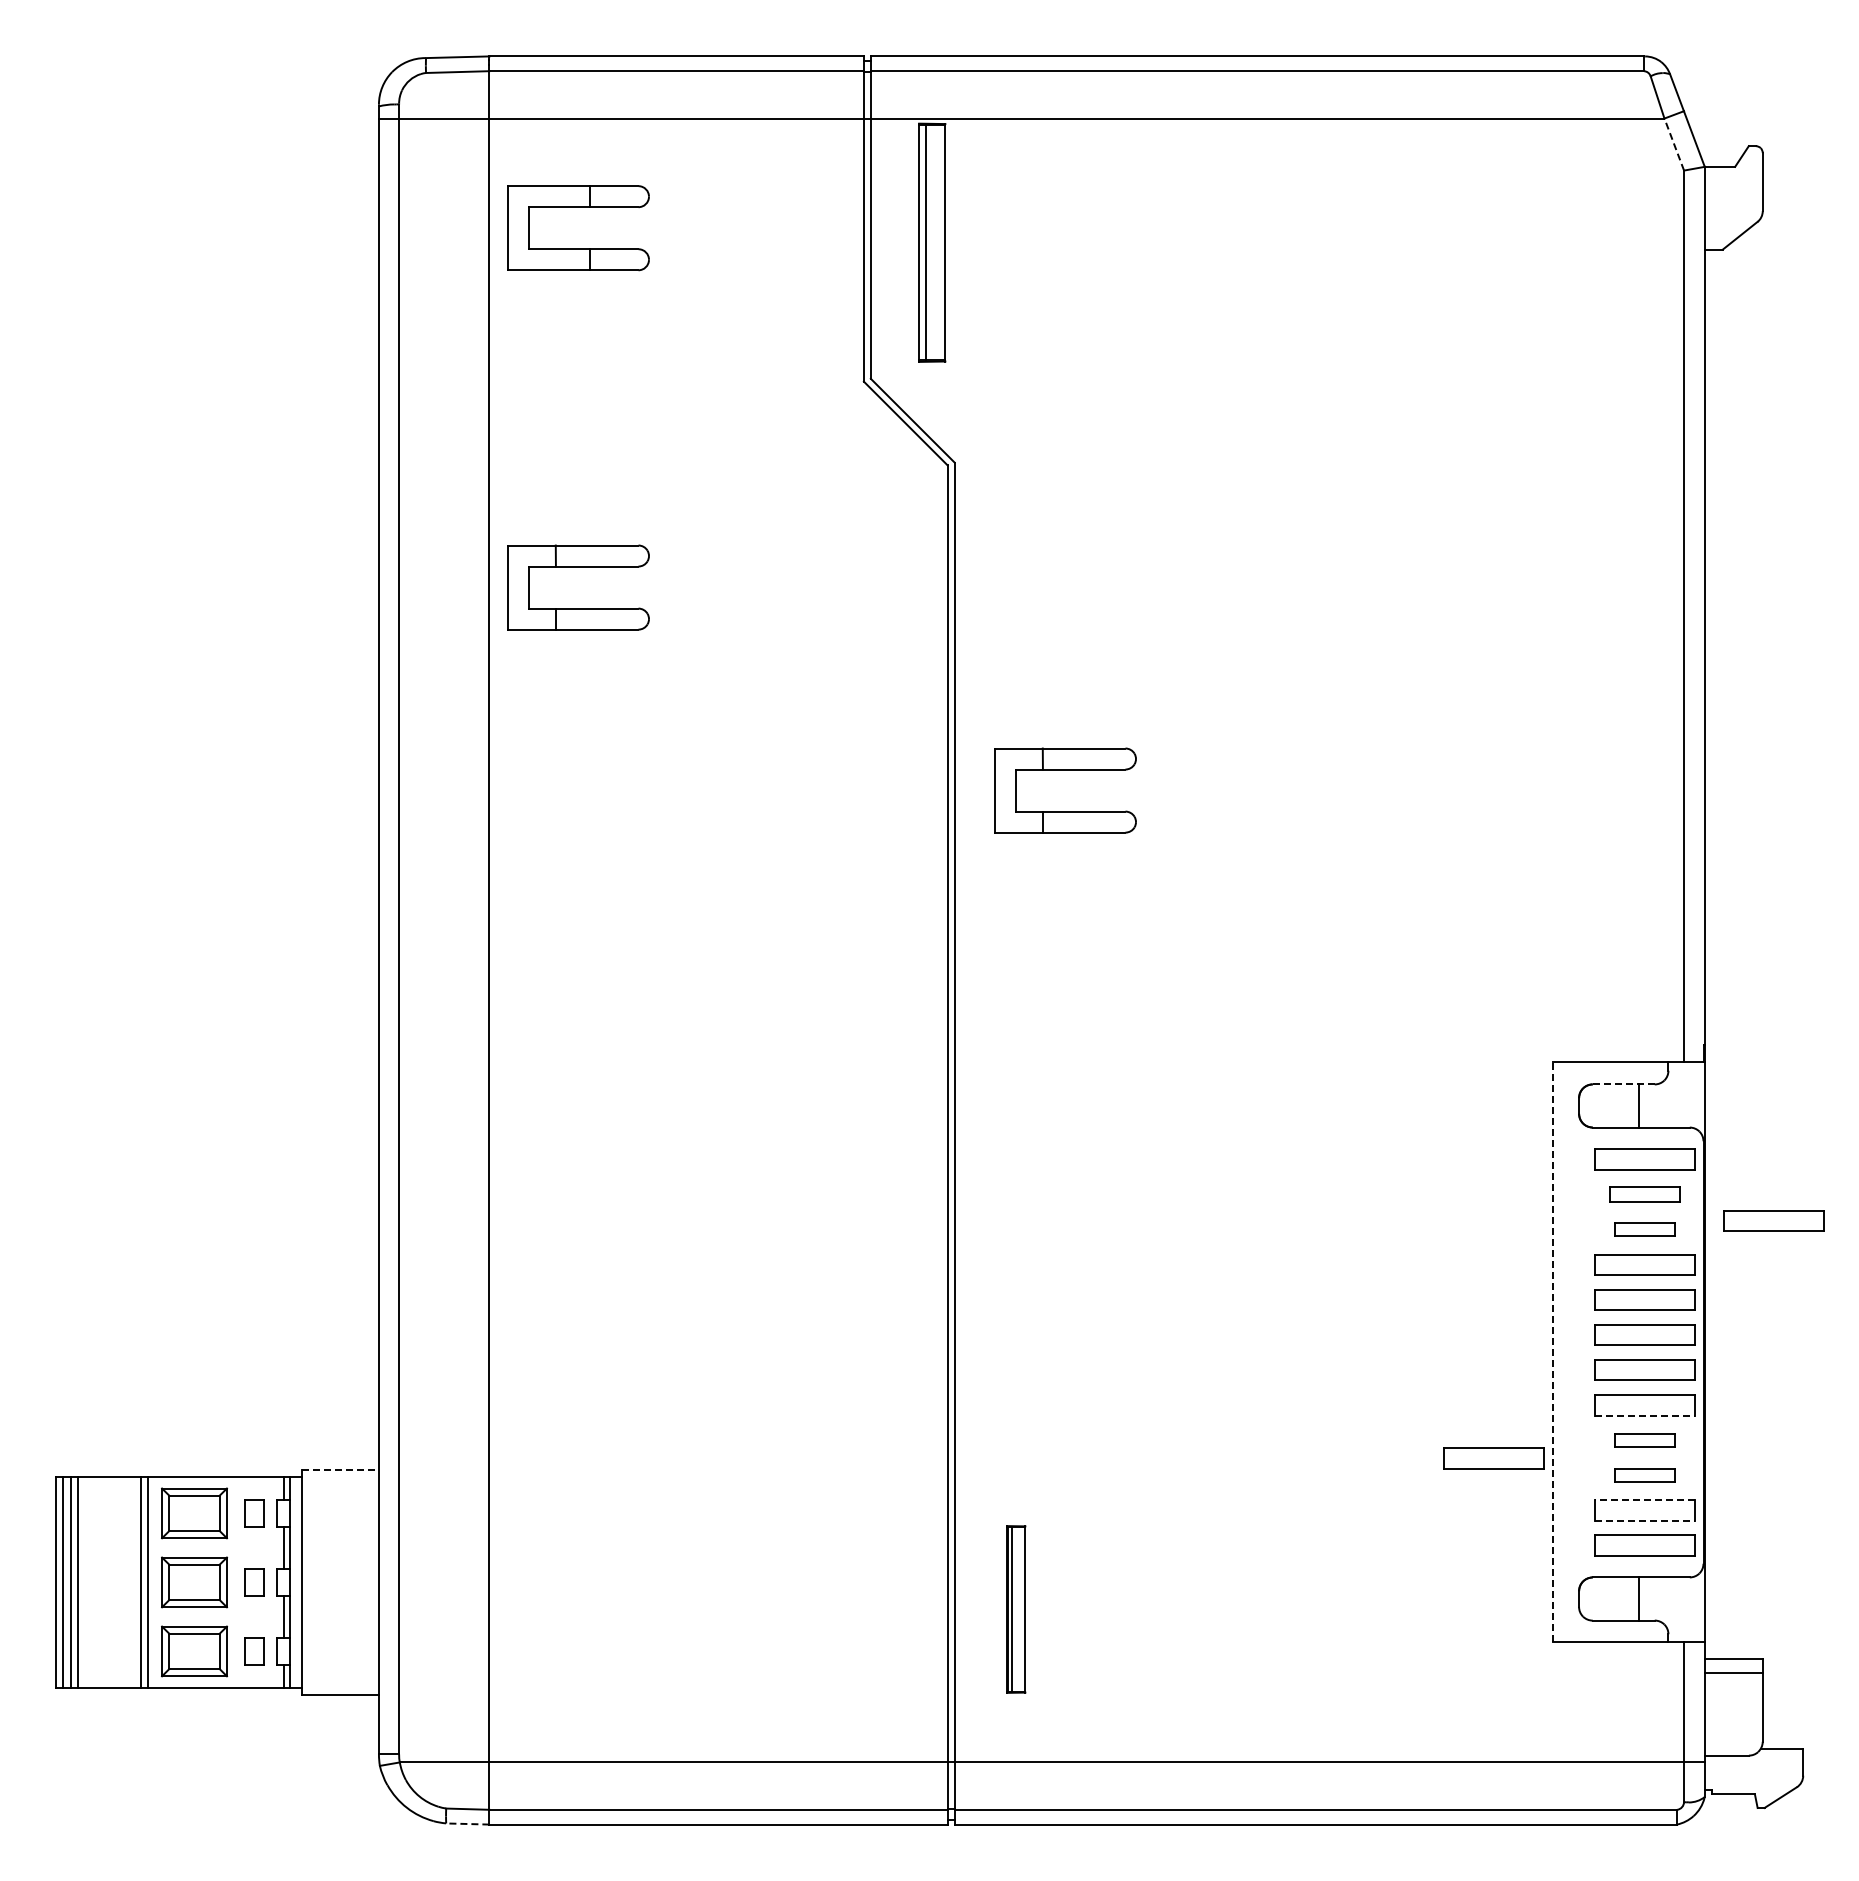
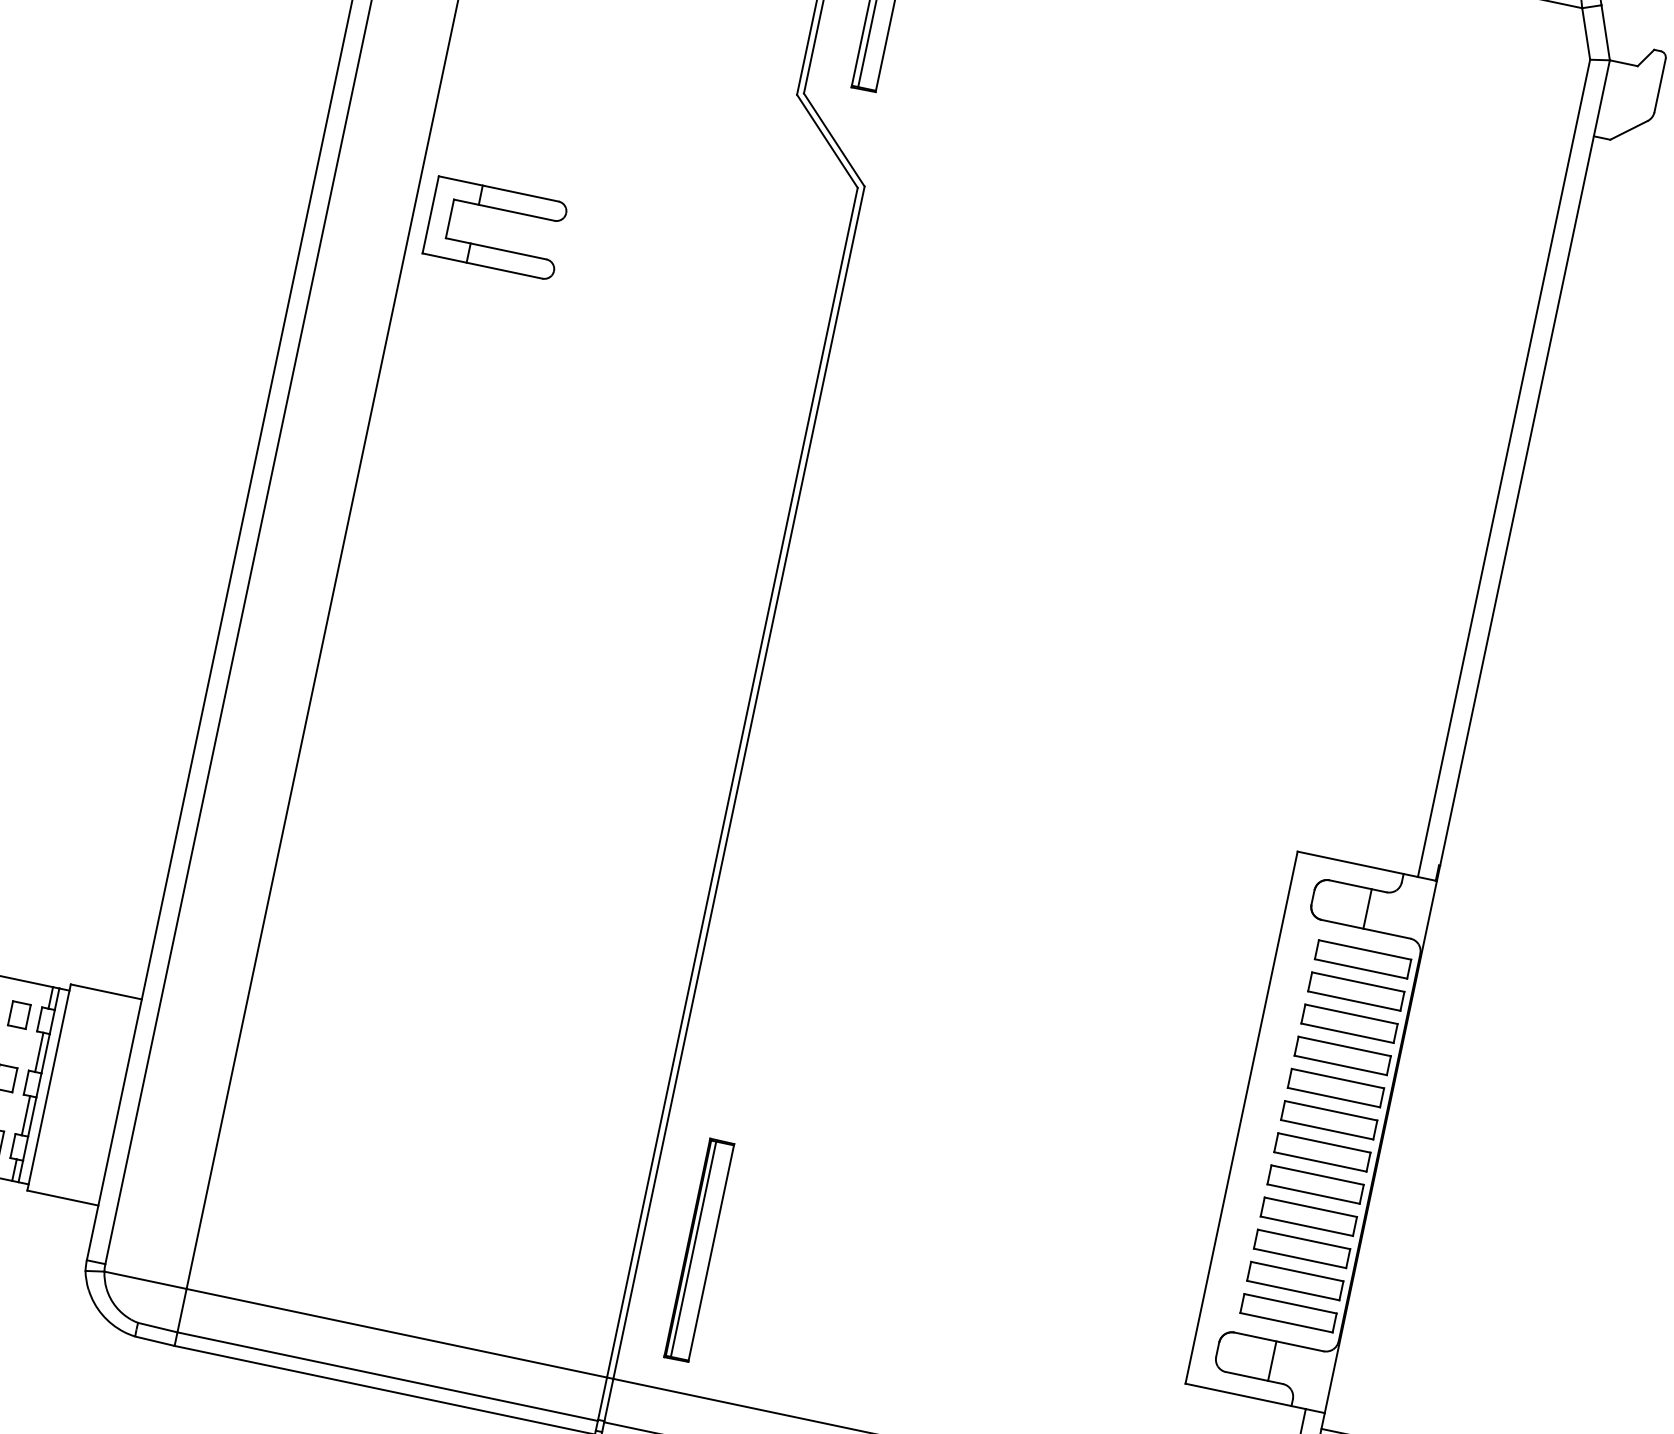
line: (1674, 144) -> (1586, 33), dashed -> solid
part: (1065, 770) -> (906, 490), removed
line: (1623, 1084) -> (1357, 886), dashed -> solid
part: (1644, 1194) -> (1355, 991), size x1.43
part: (1773, 1220) -> (1469, 1040), removed
part: (1644, 1229) -> (1349, 1023), size x1.67
line: (1552, 1351) -> (1241, 1117), dashed -> solid
line: (1645, 1415) -> (1314, 1194), dashed -> solid
part: (1644, 1440) -> (1308, 1216), size x1.67
part: (1493, 1458) -> (1166, 1204), removed
line: (340, 1470) -> (106, 992), dashed -> solid
part: (1644, 1475) -> (1301, 1249), size x1.67
line: (1644, 1500) -> (1296, 1271), dashed -> solid
line: (1645, 1520) -> (1293, 1290), dashed -> solid
part: (1016, 1609) -> (699, 1250), size x1.43
line: (467, 1824) -> (154, 1341), dashed -> solid

